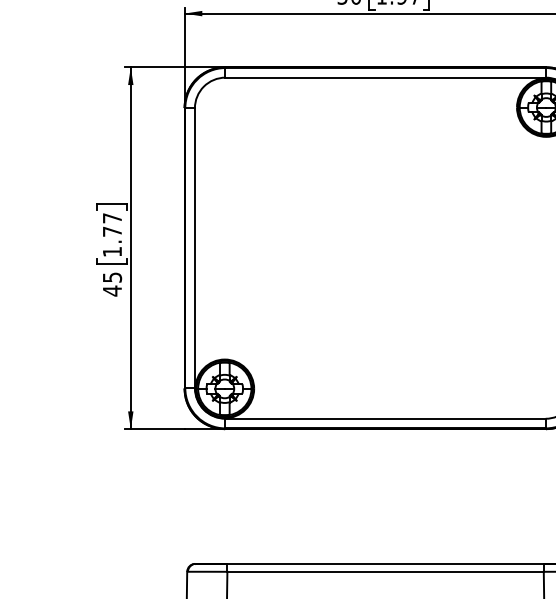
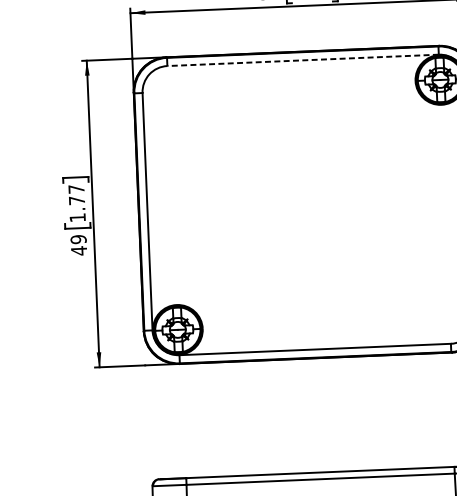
line: (385, 77) -> (303, 60), solid -> dashed
text: (111, 277) -> (77, 239), 45 -> 49

